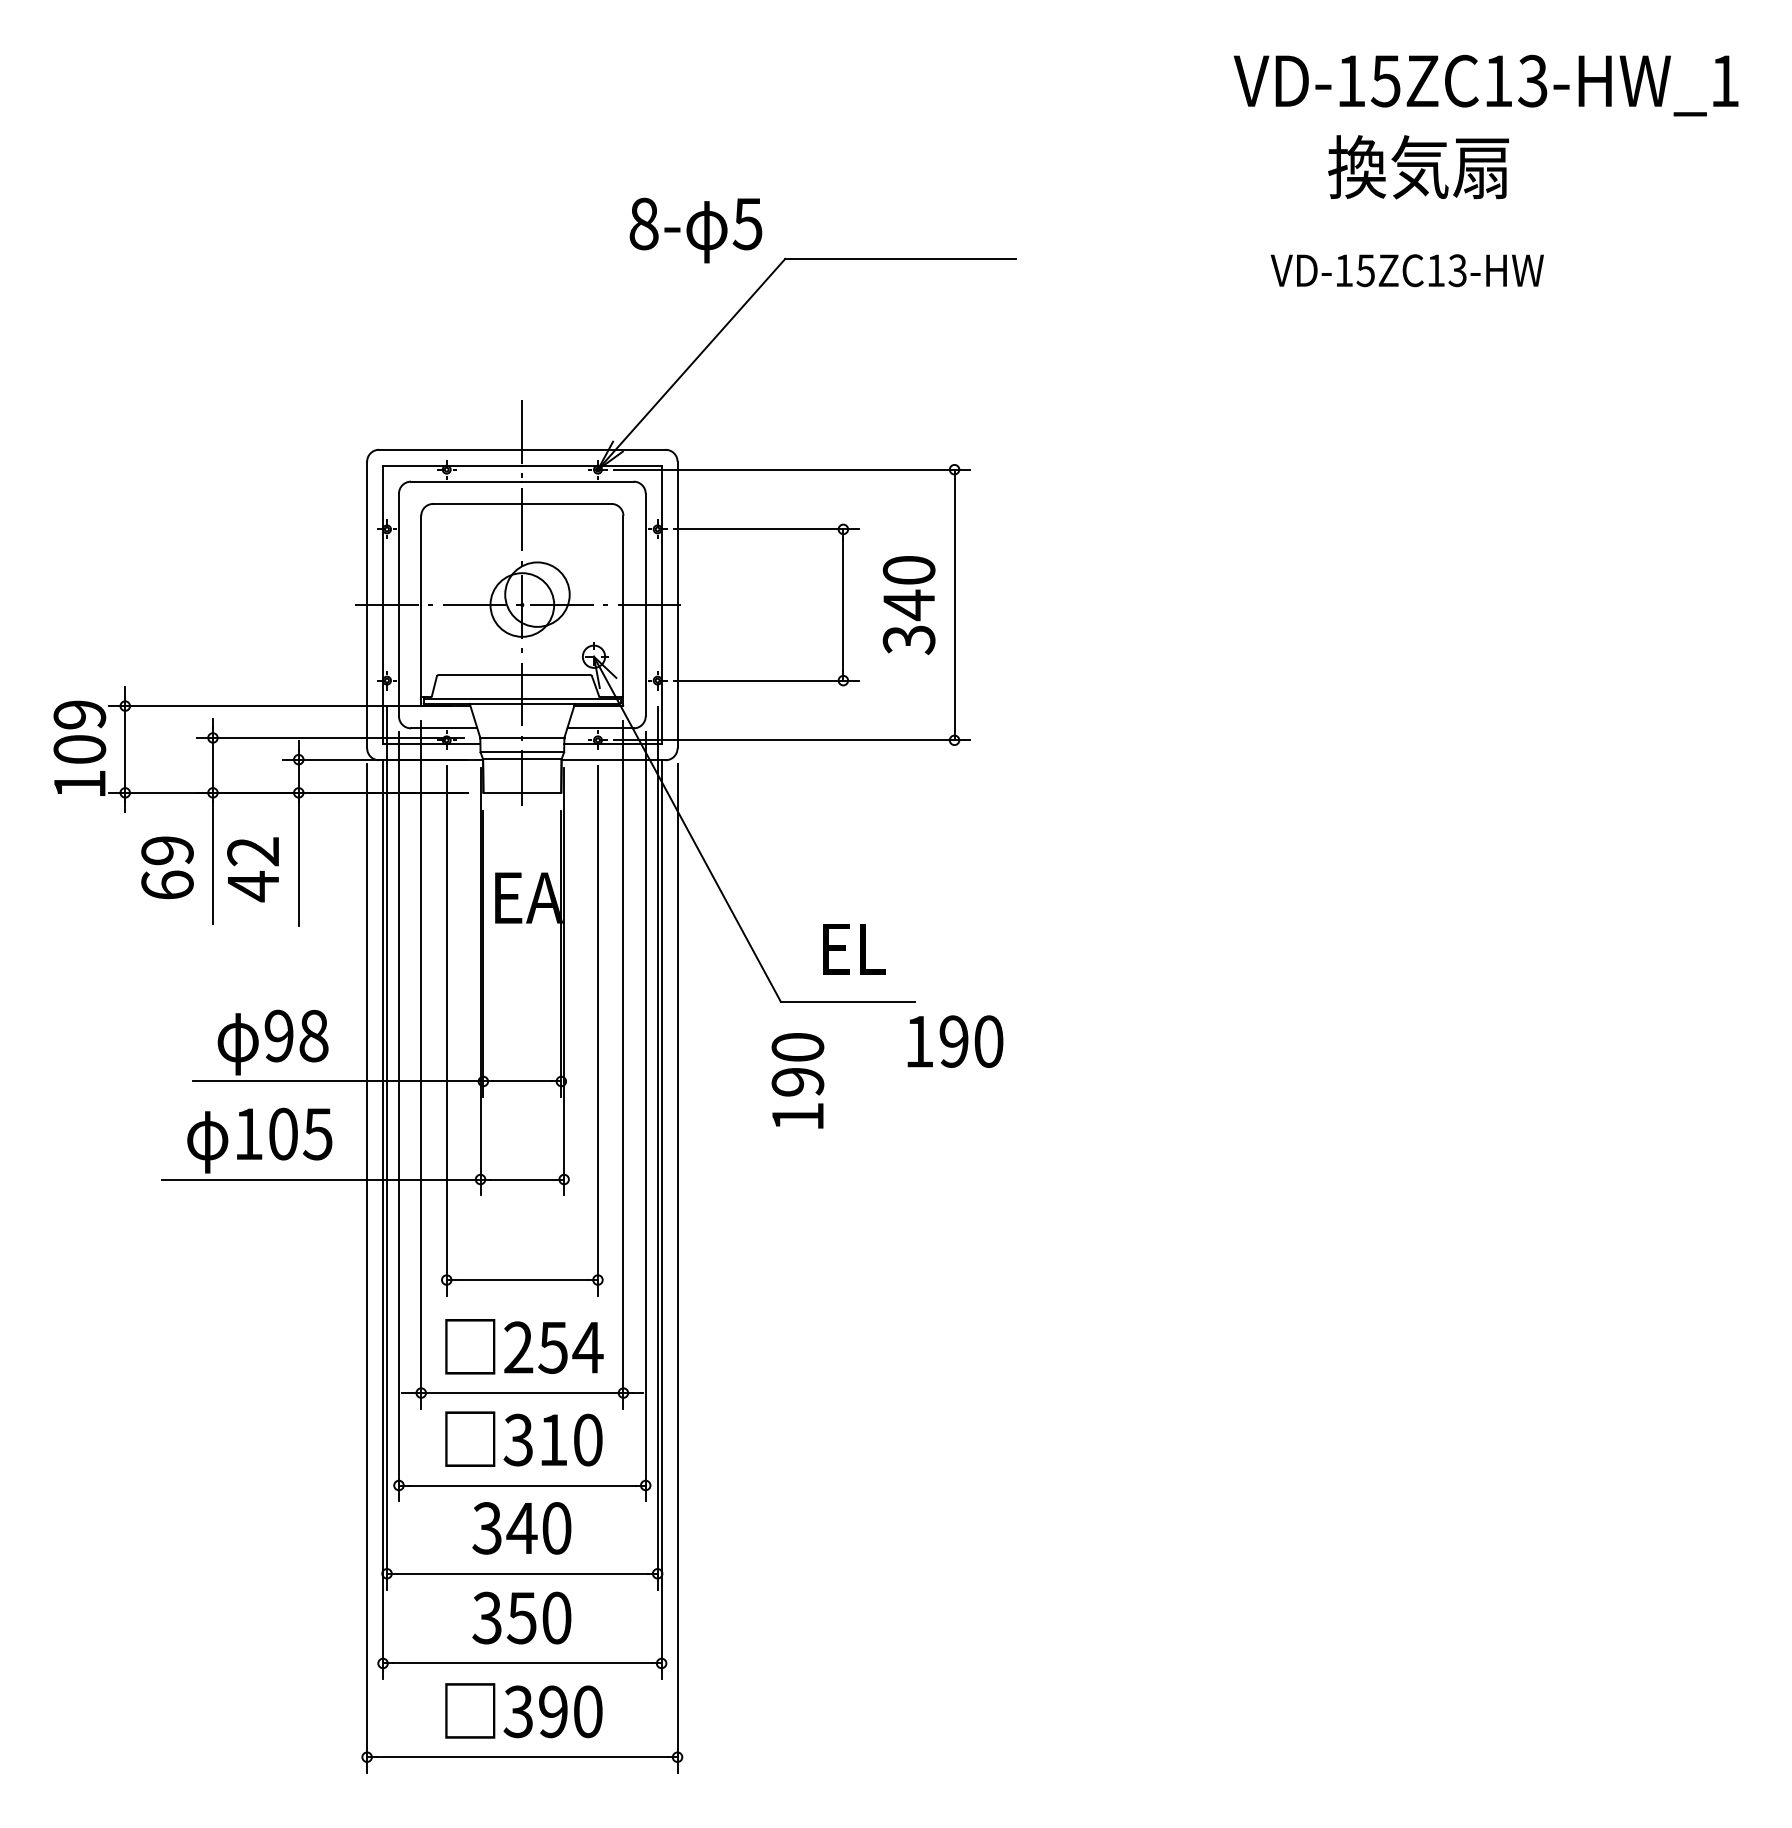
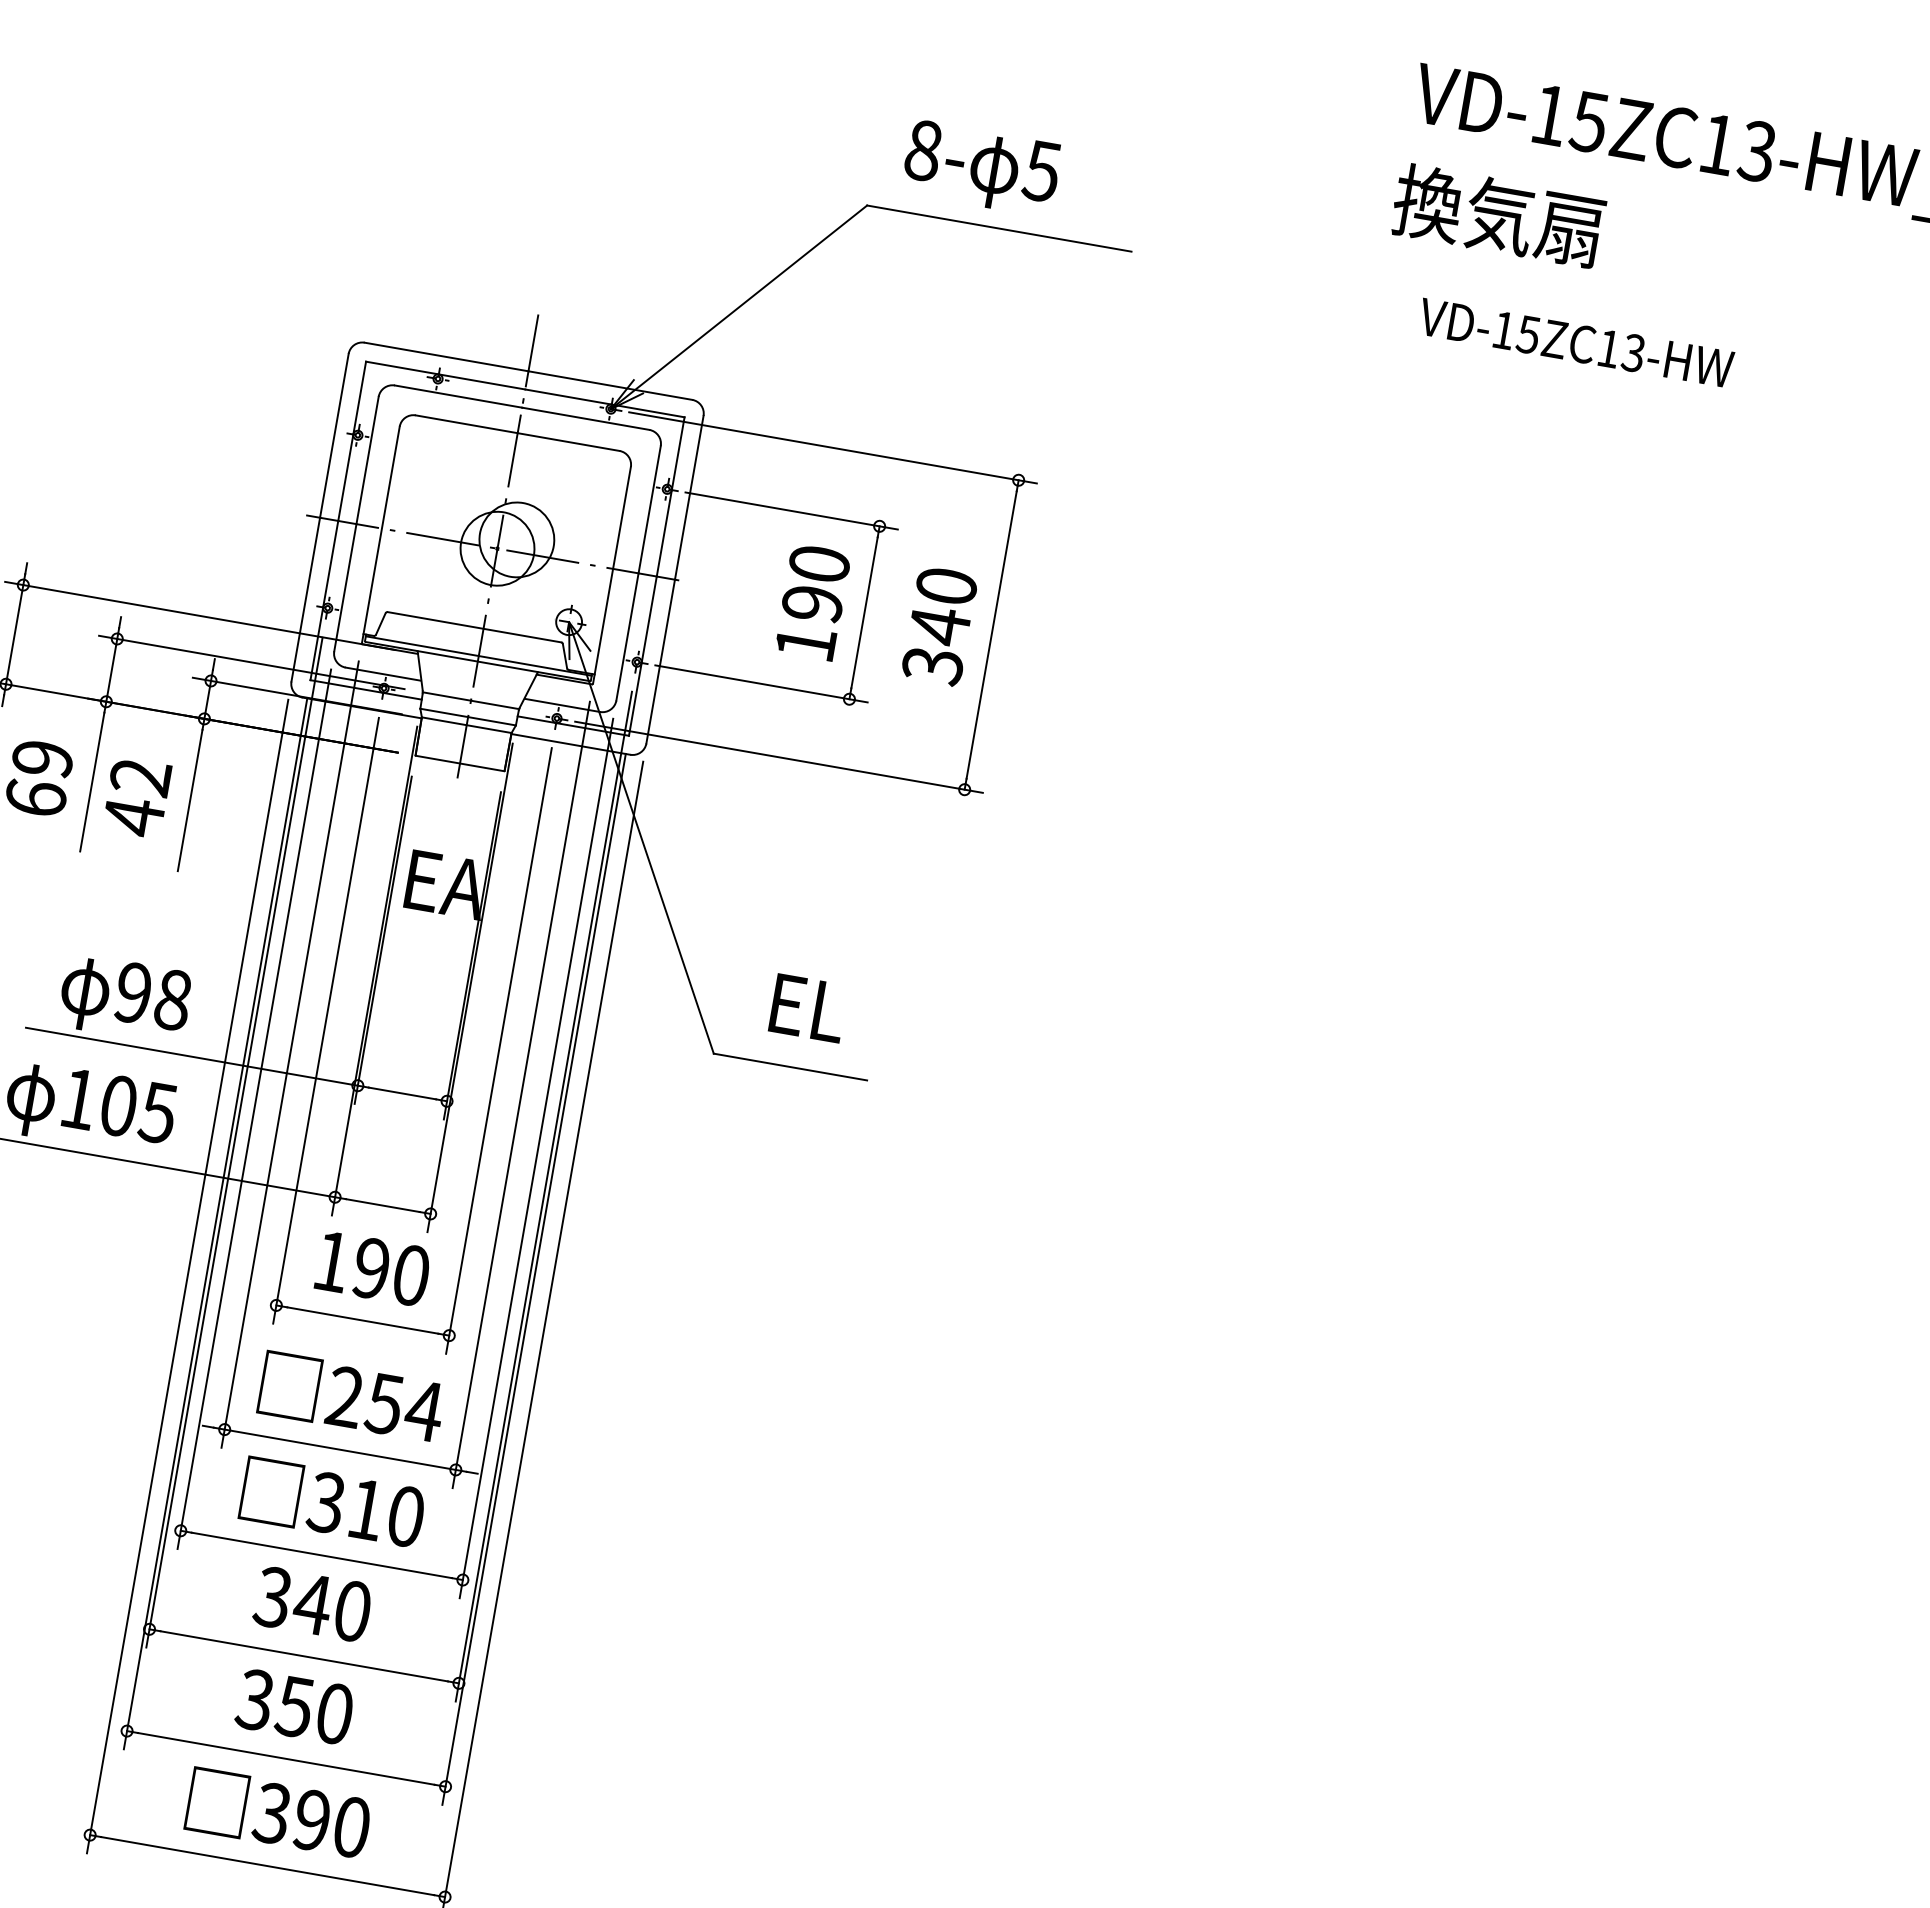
text: (1418, 167) -> (1498, 216), moved
text: (695, 230) -> (981, 168), moved
text: (955, 1041) -> (373, 1268), moved
text: (797, 1080) -> (812, 601), moved

